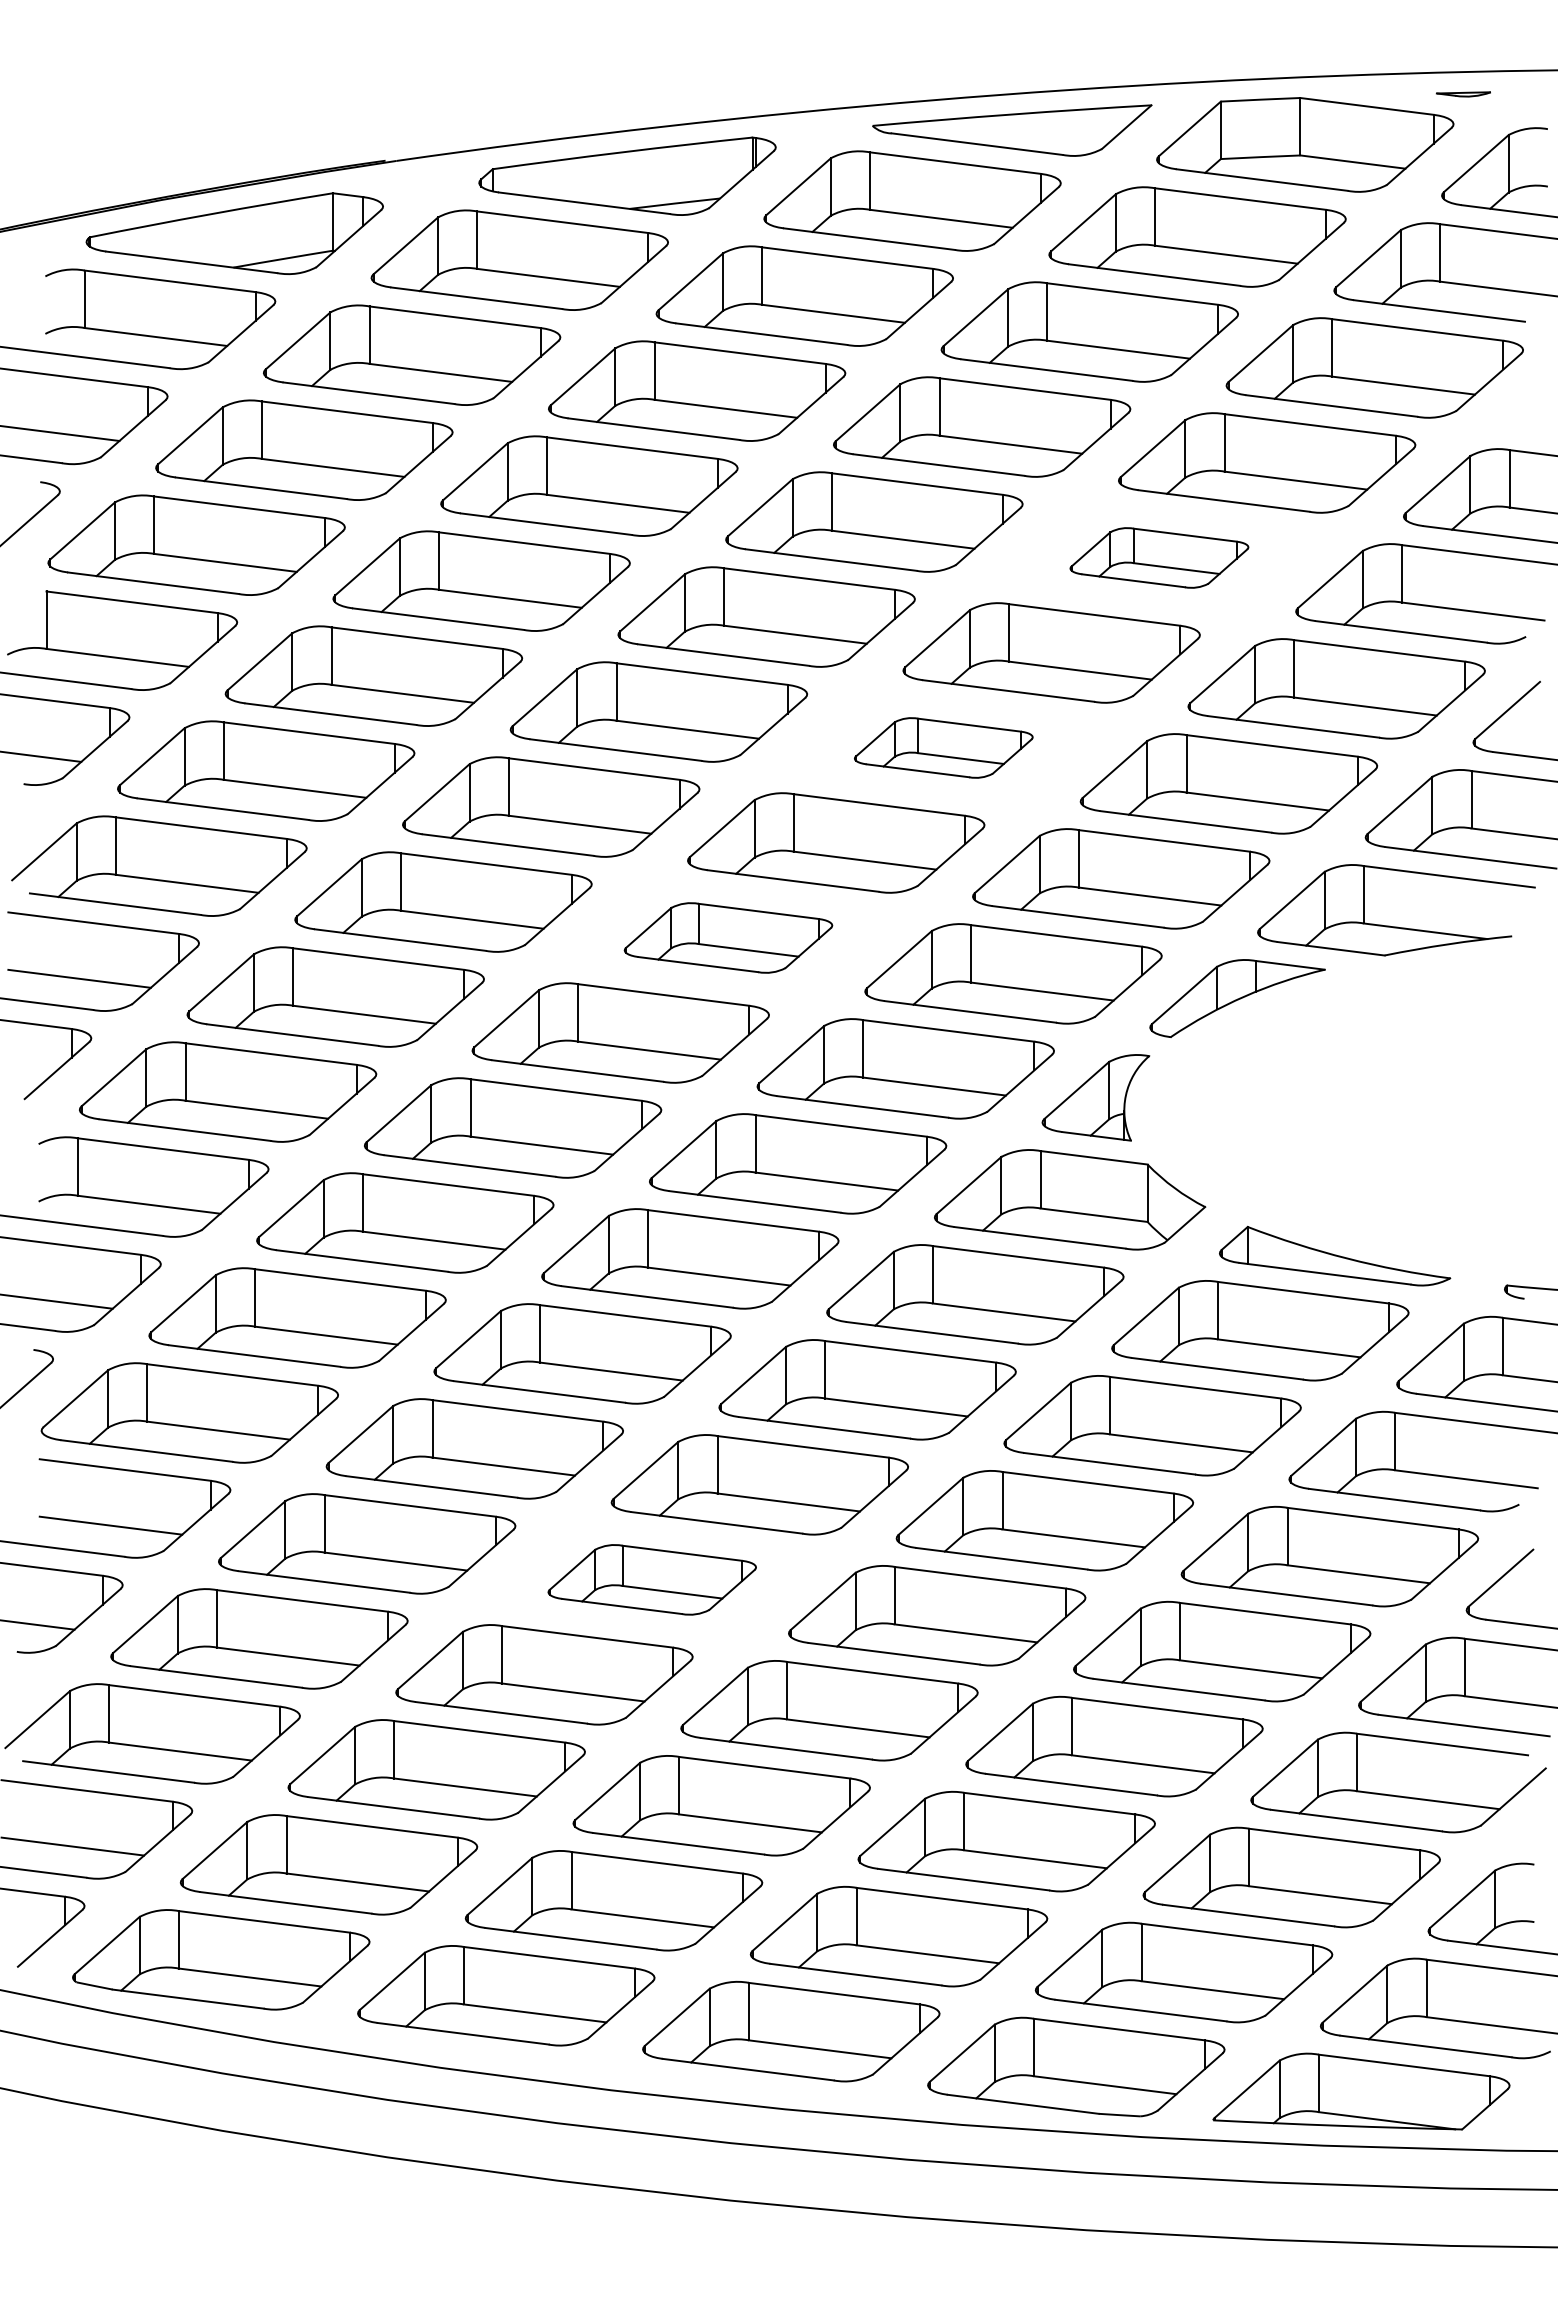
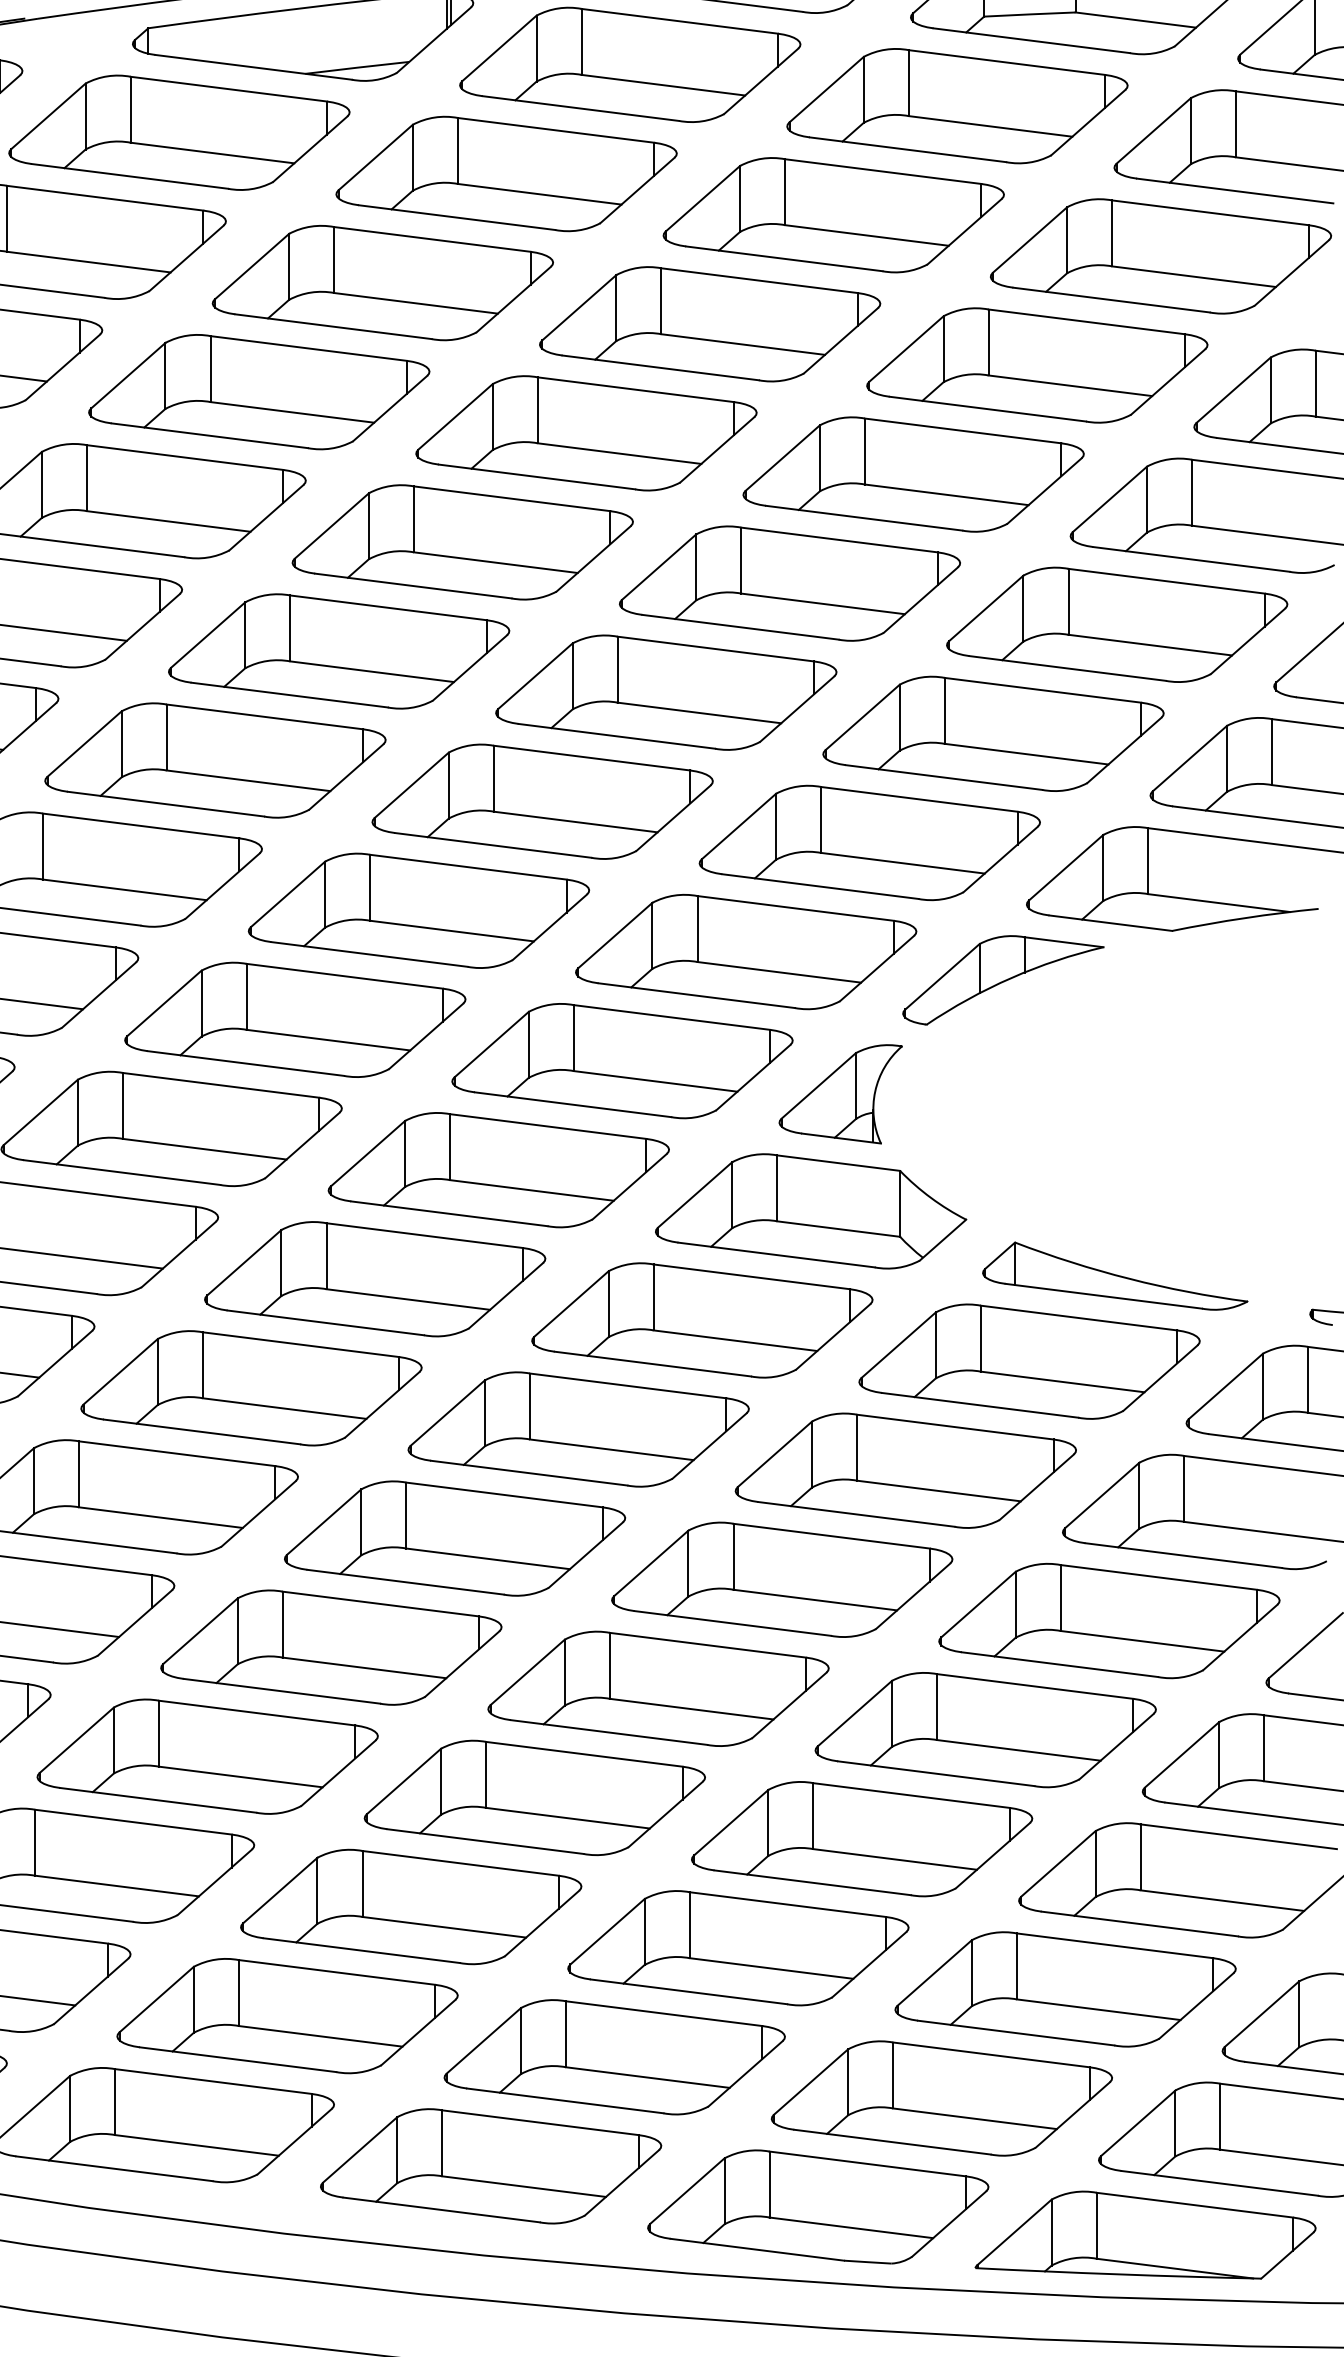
part: (1159, 557) -> (913, 474), size x1.67
part: (943, 747) -> (665, 692), size x1.67
part: (728, 937) -> (418, 910), size x1.43
part: (652, 1579) -> (331, 1647), size x1.43

